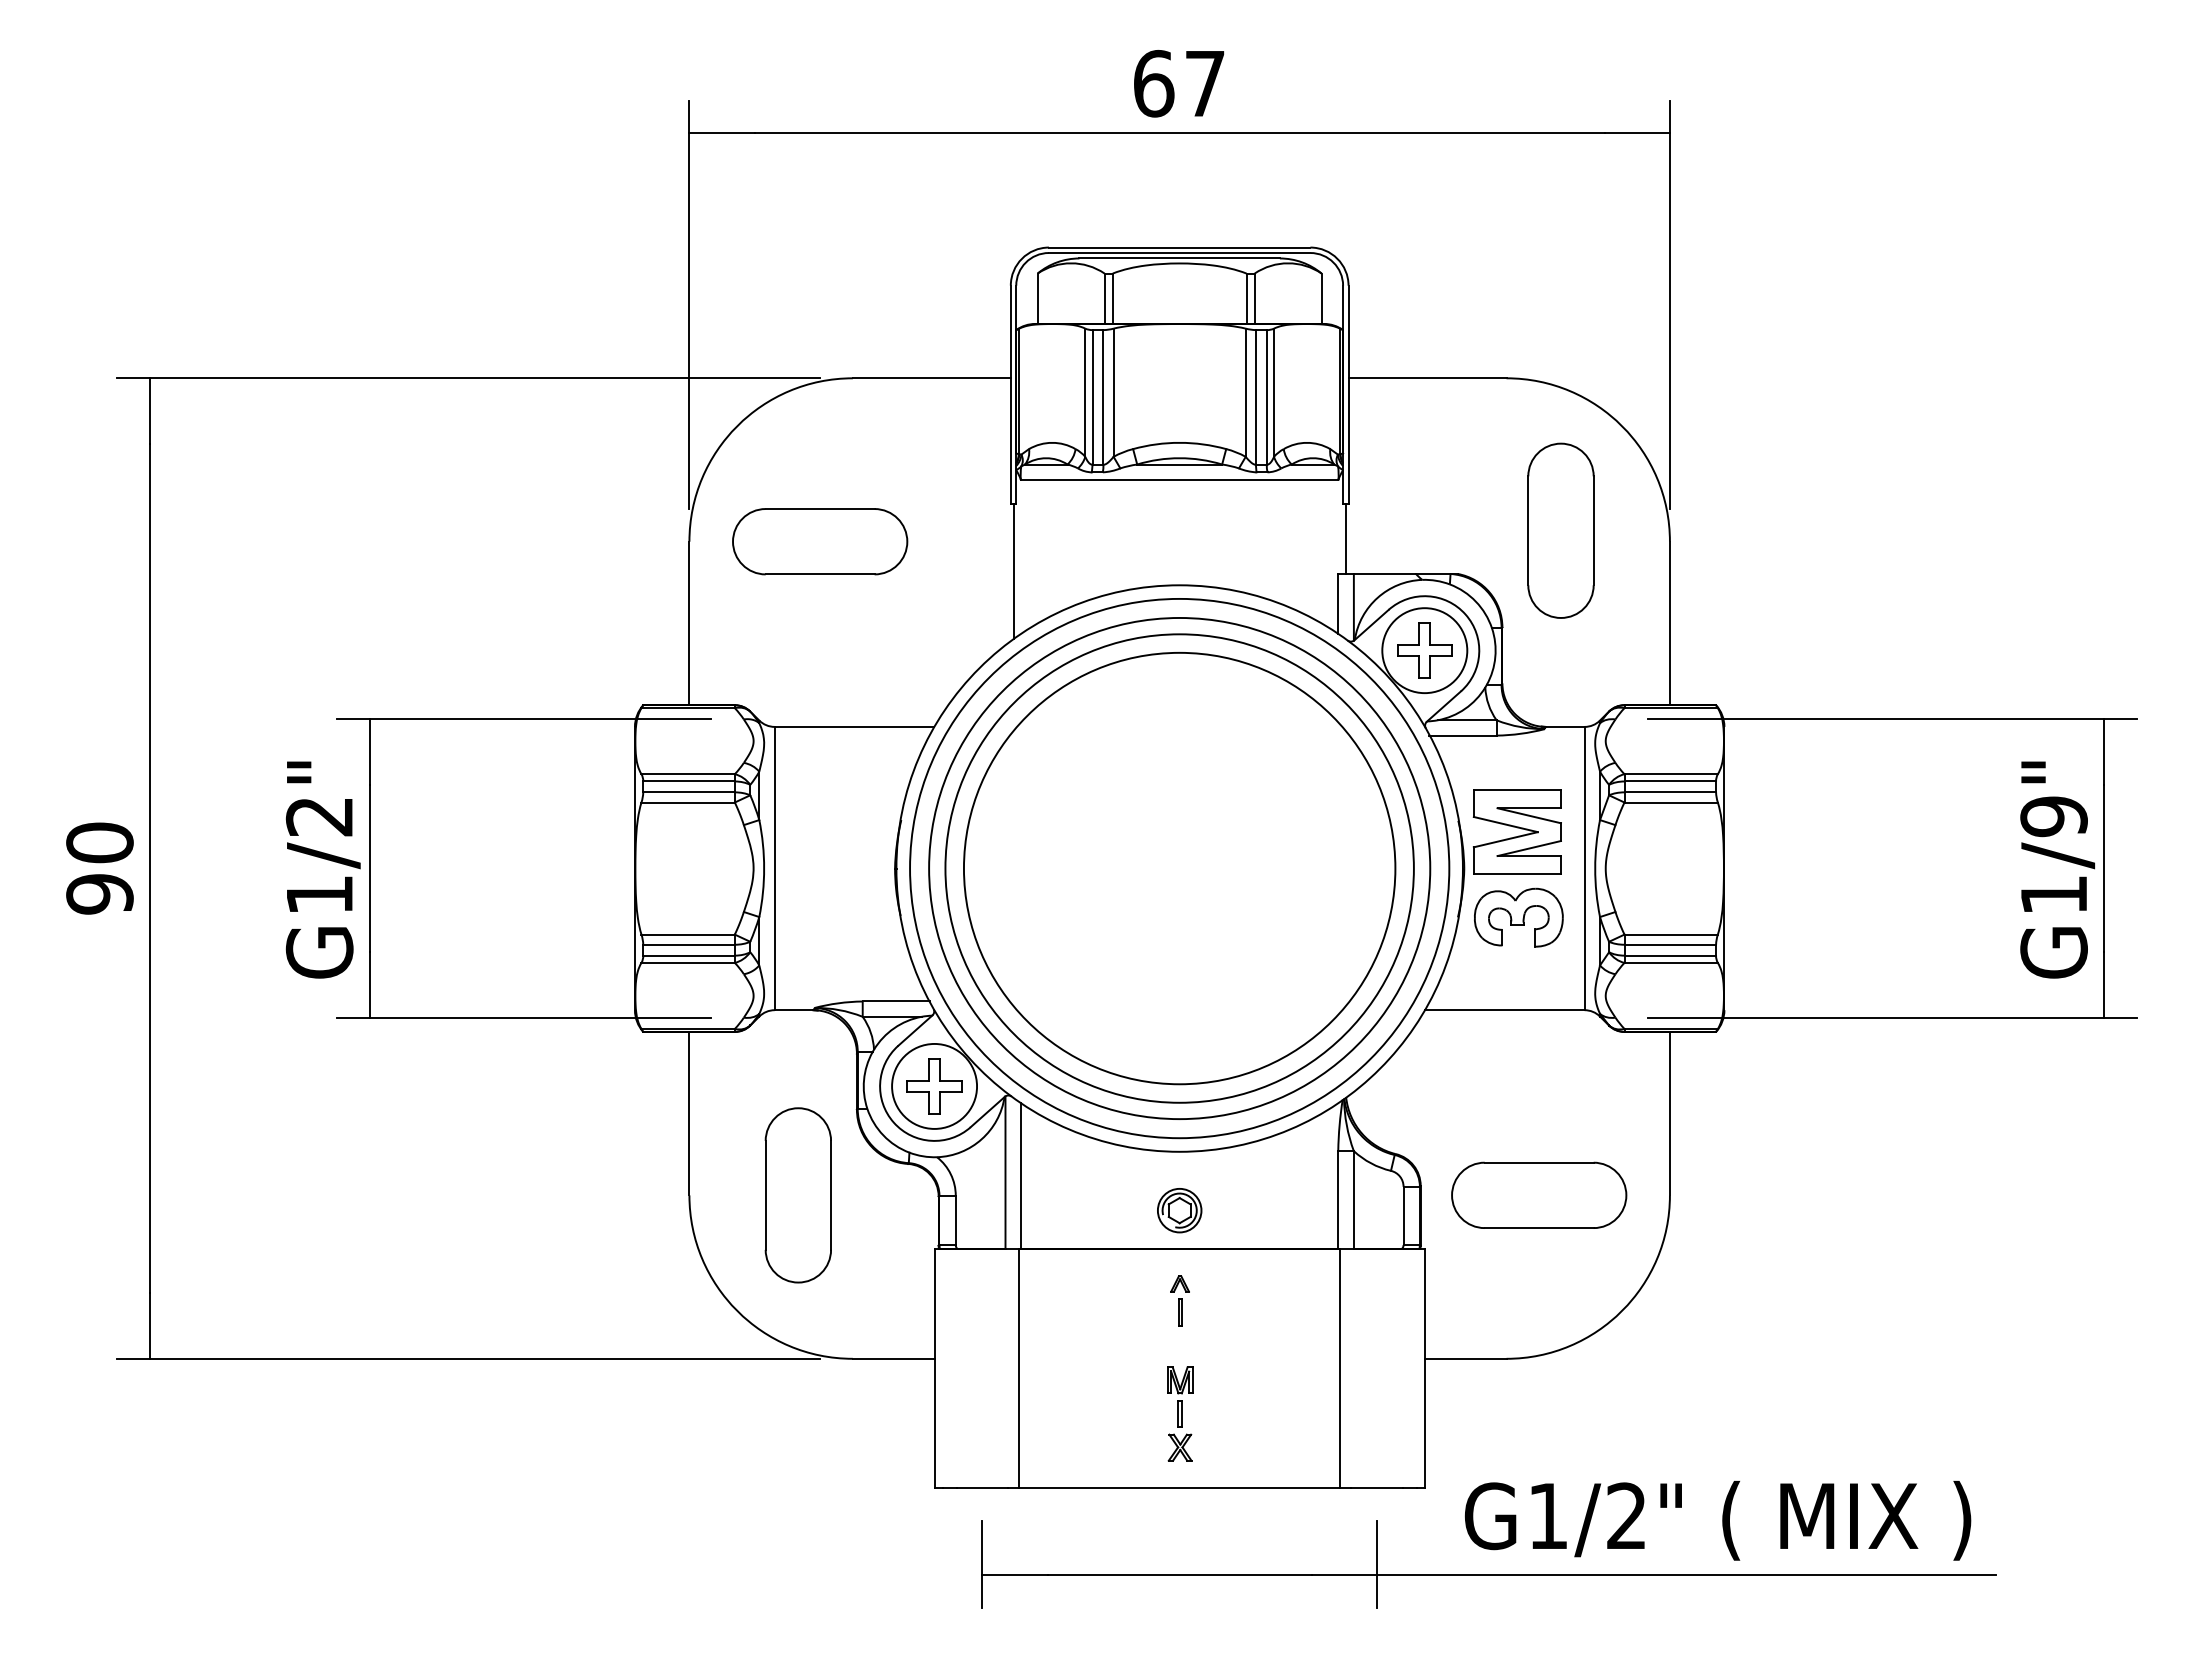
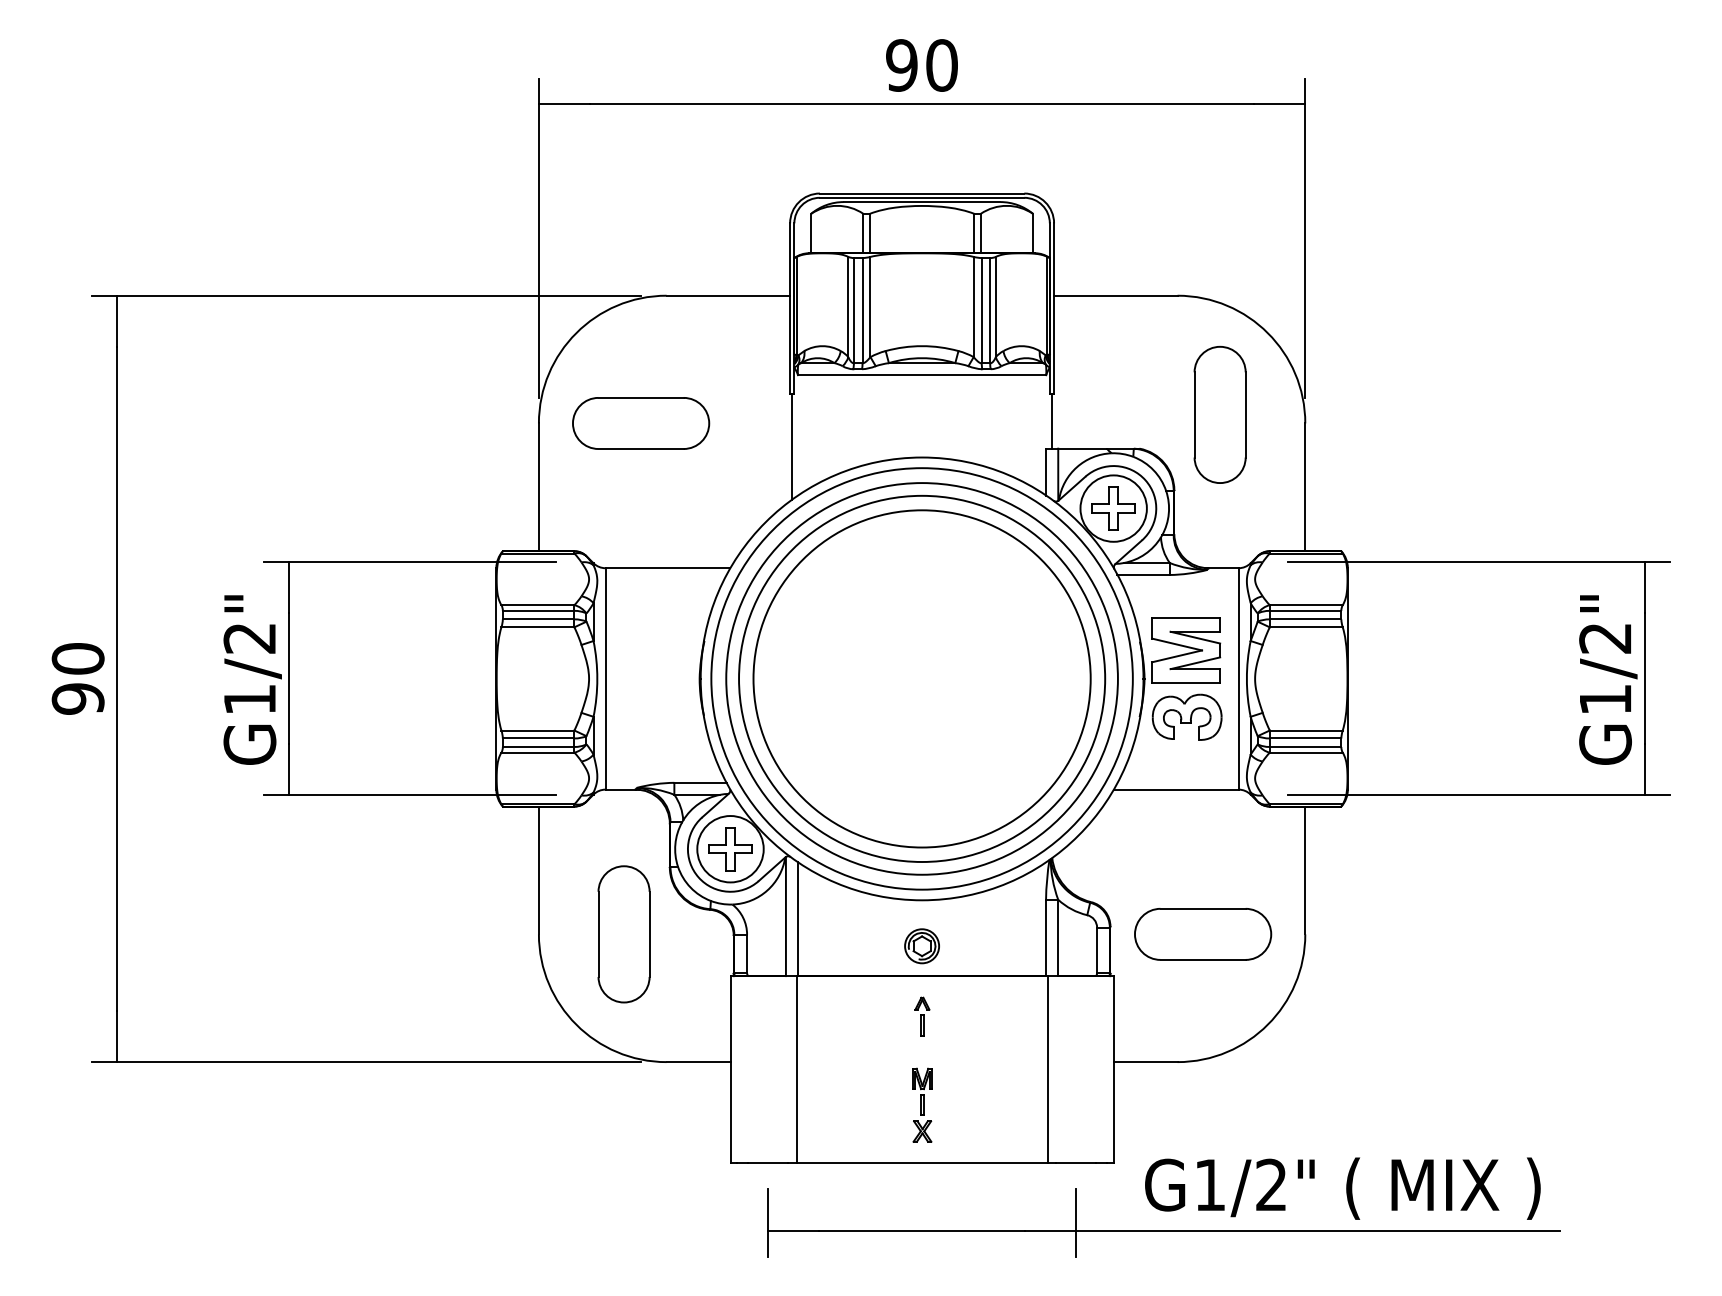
text: (1179, 83) -> (921, 65), 67 -> 90
text: (2053, 816) -> (1605, 638), G1/9" -> G1/2"

